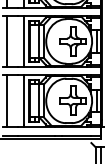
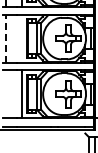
line: (7, 41) -> (6, 38), solid -> dashed
line: (24, 41) -> (22, 38), removed
line: (7, 101) -> (6, 94), removed

